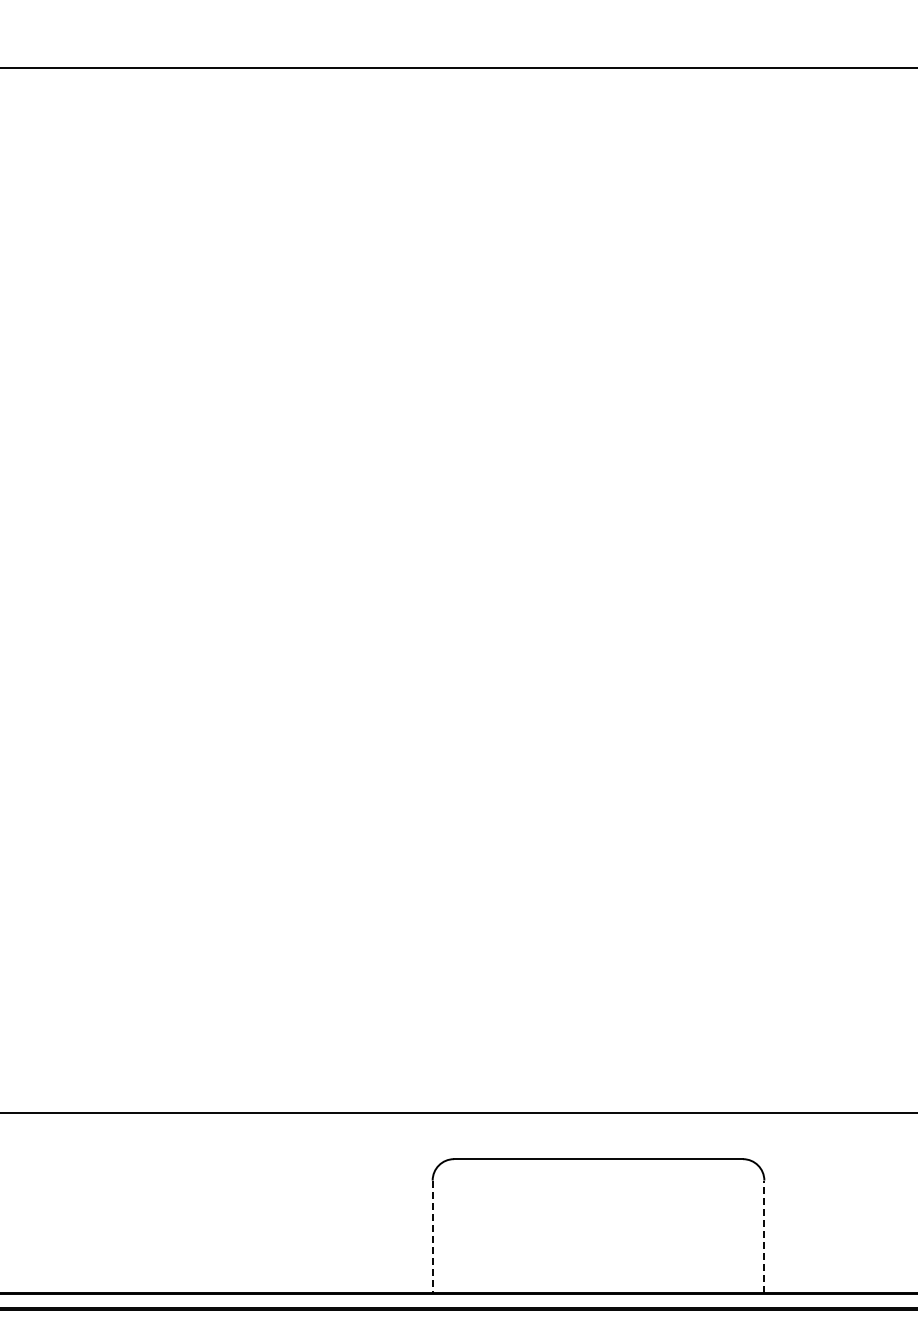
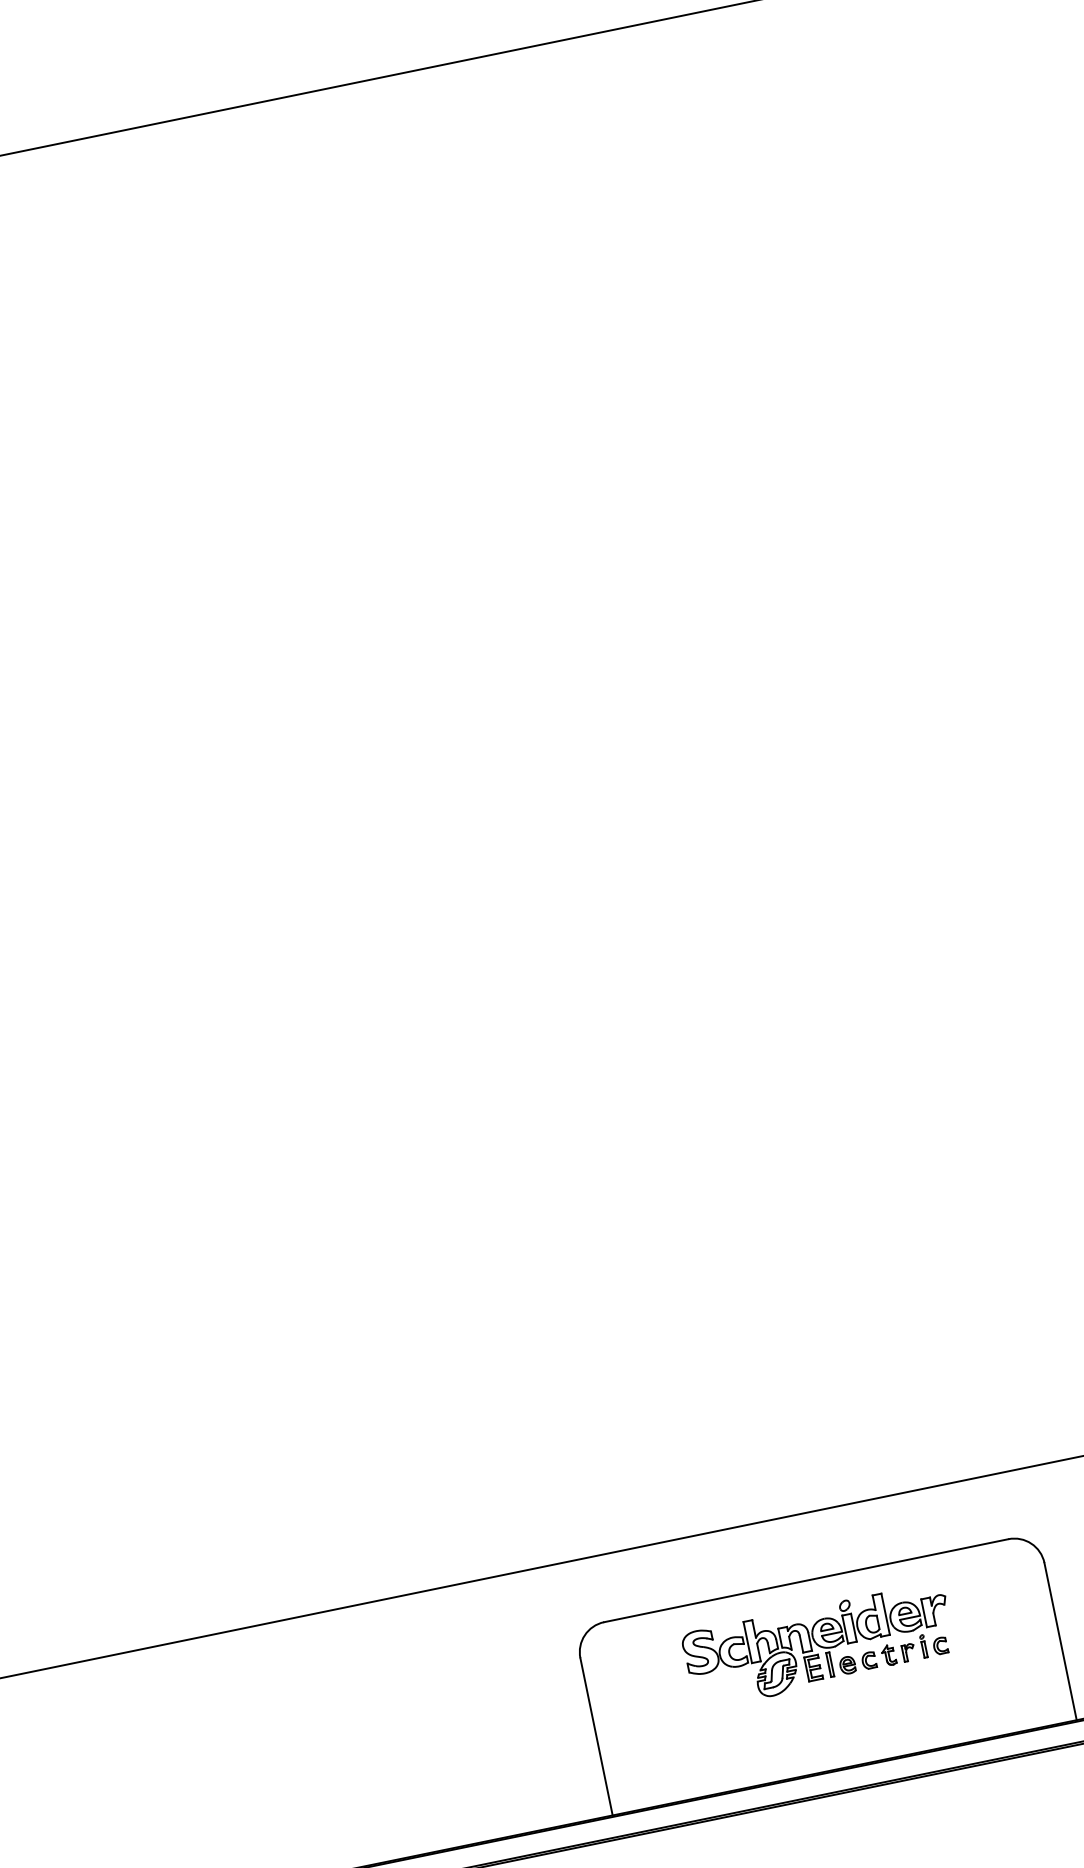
part: (597, 1205) -> (818, 1645), added
line: (764, 1236) -> (1060, 1641), dashed -> solid
line: (432, 1237) -> (596, 1737), dashed -> solid

